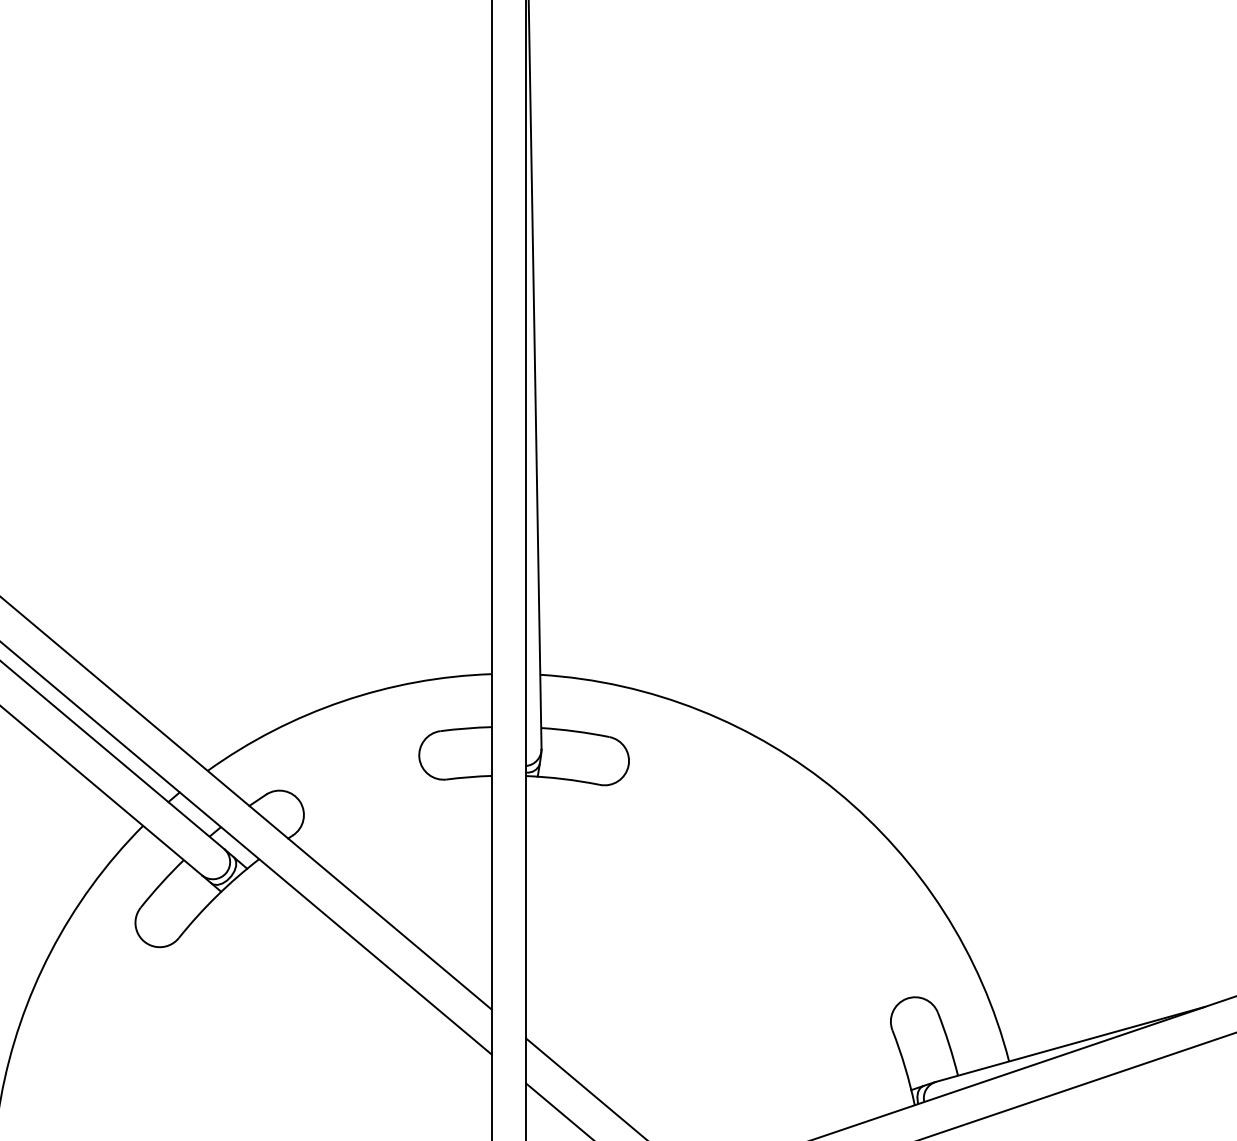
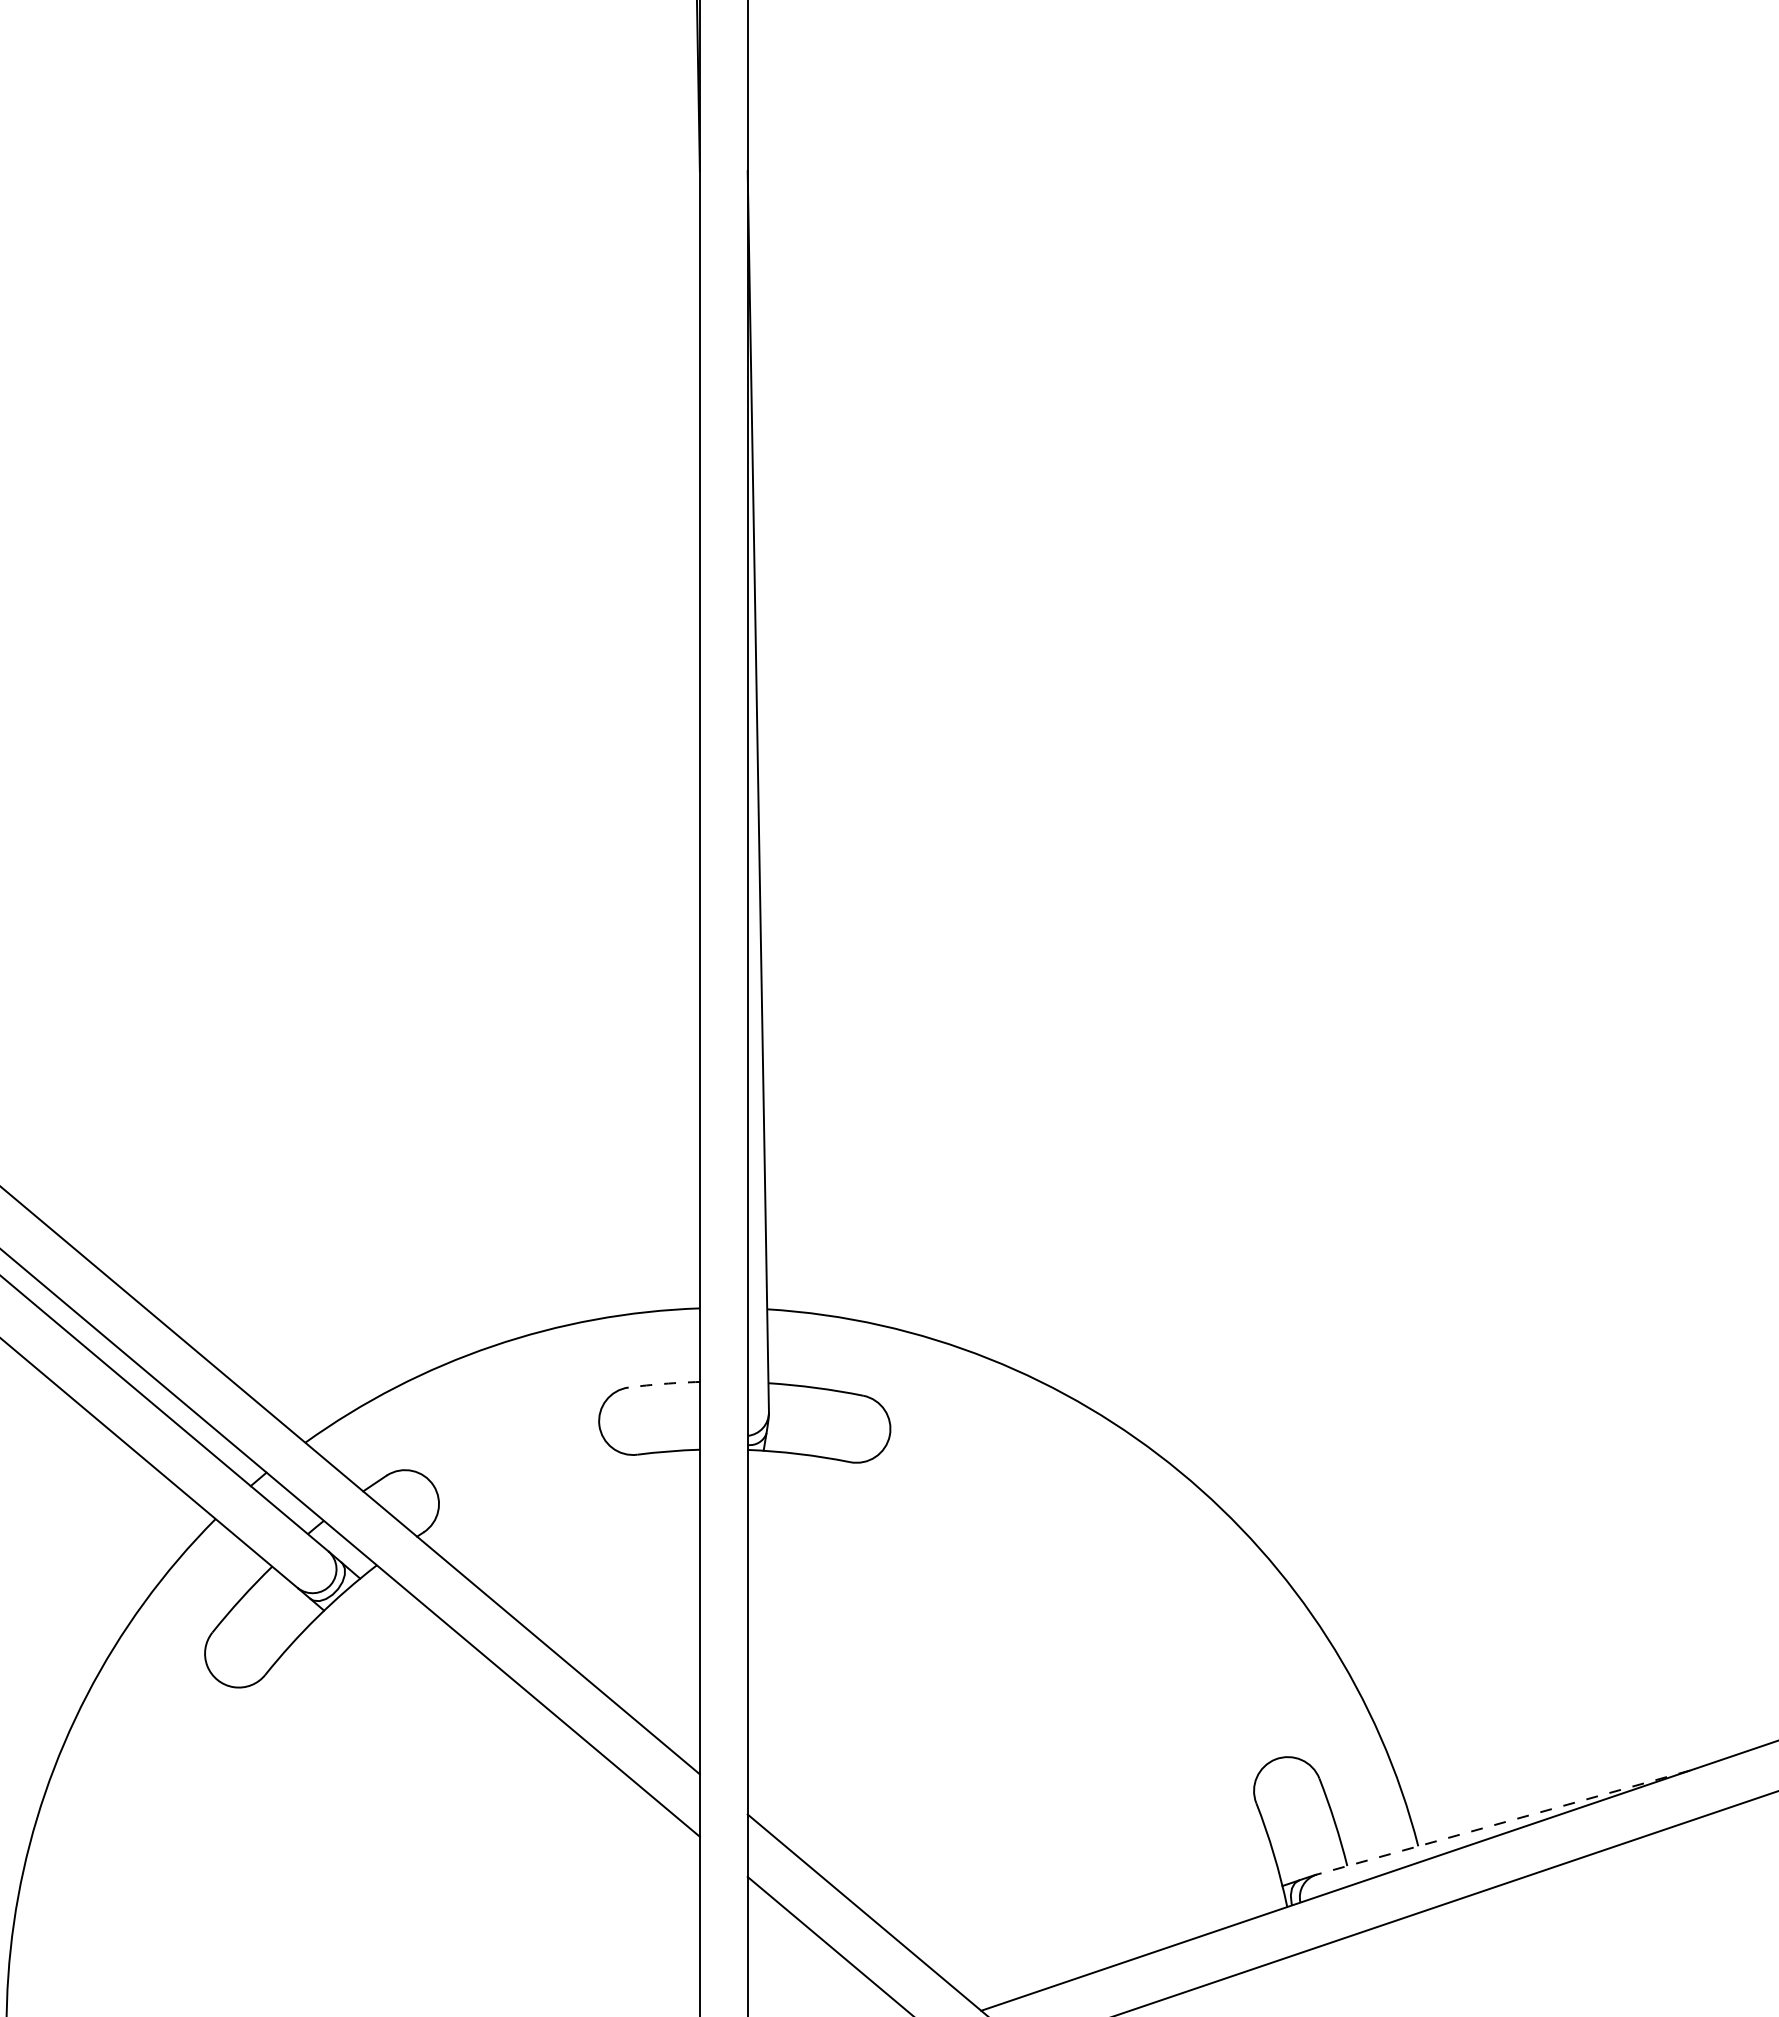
arc: (466, 728) -> (664, 1383), solid -> dashed
line: (1070, 1044) -> (1503, 1822), solid -> dashed

